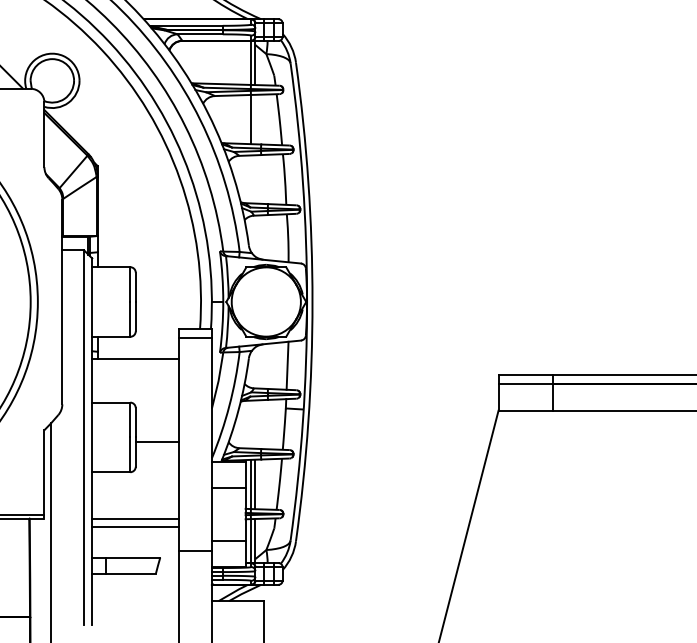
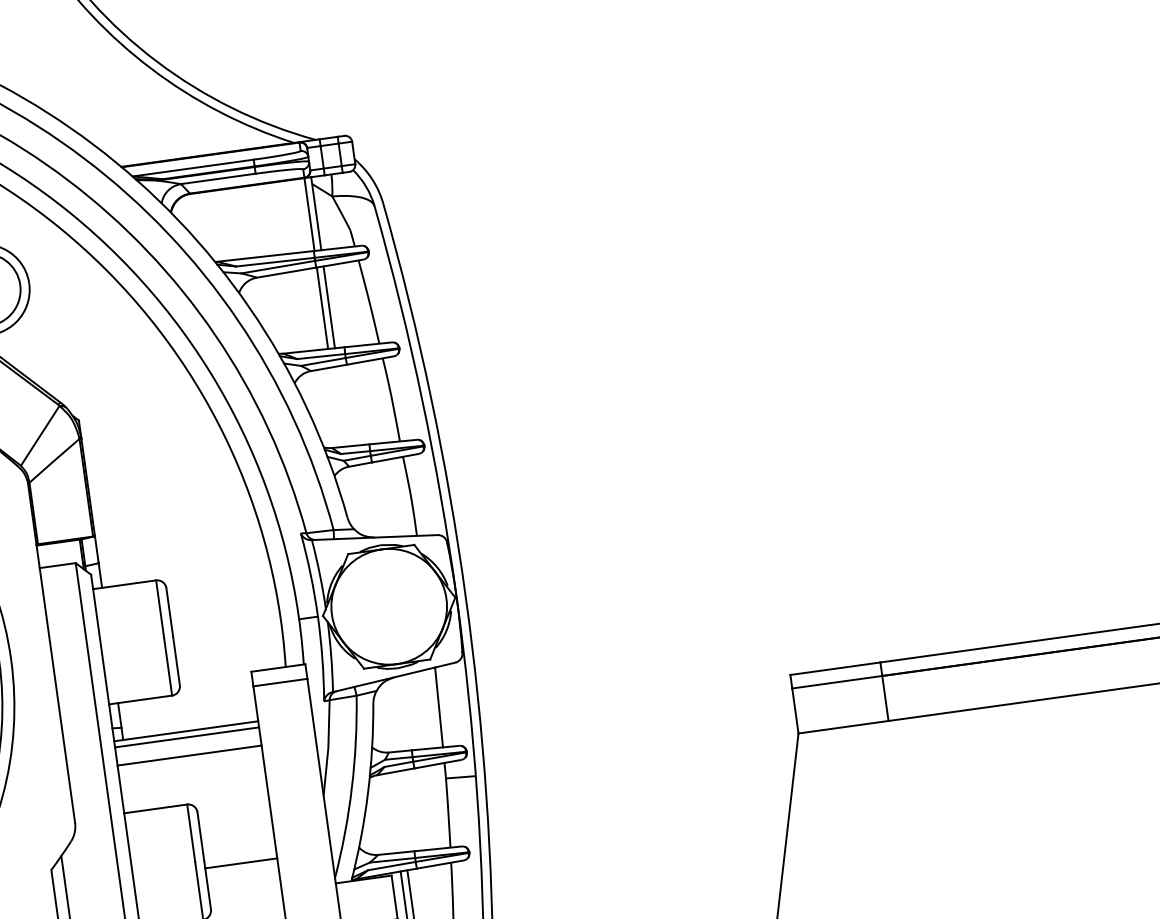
line: (255, 119) -> (329, 307), added
line: (135, 362) -> (186, 736), added
line: (135, 373) -> (189, 755), added

